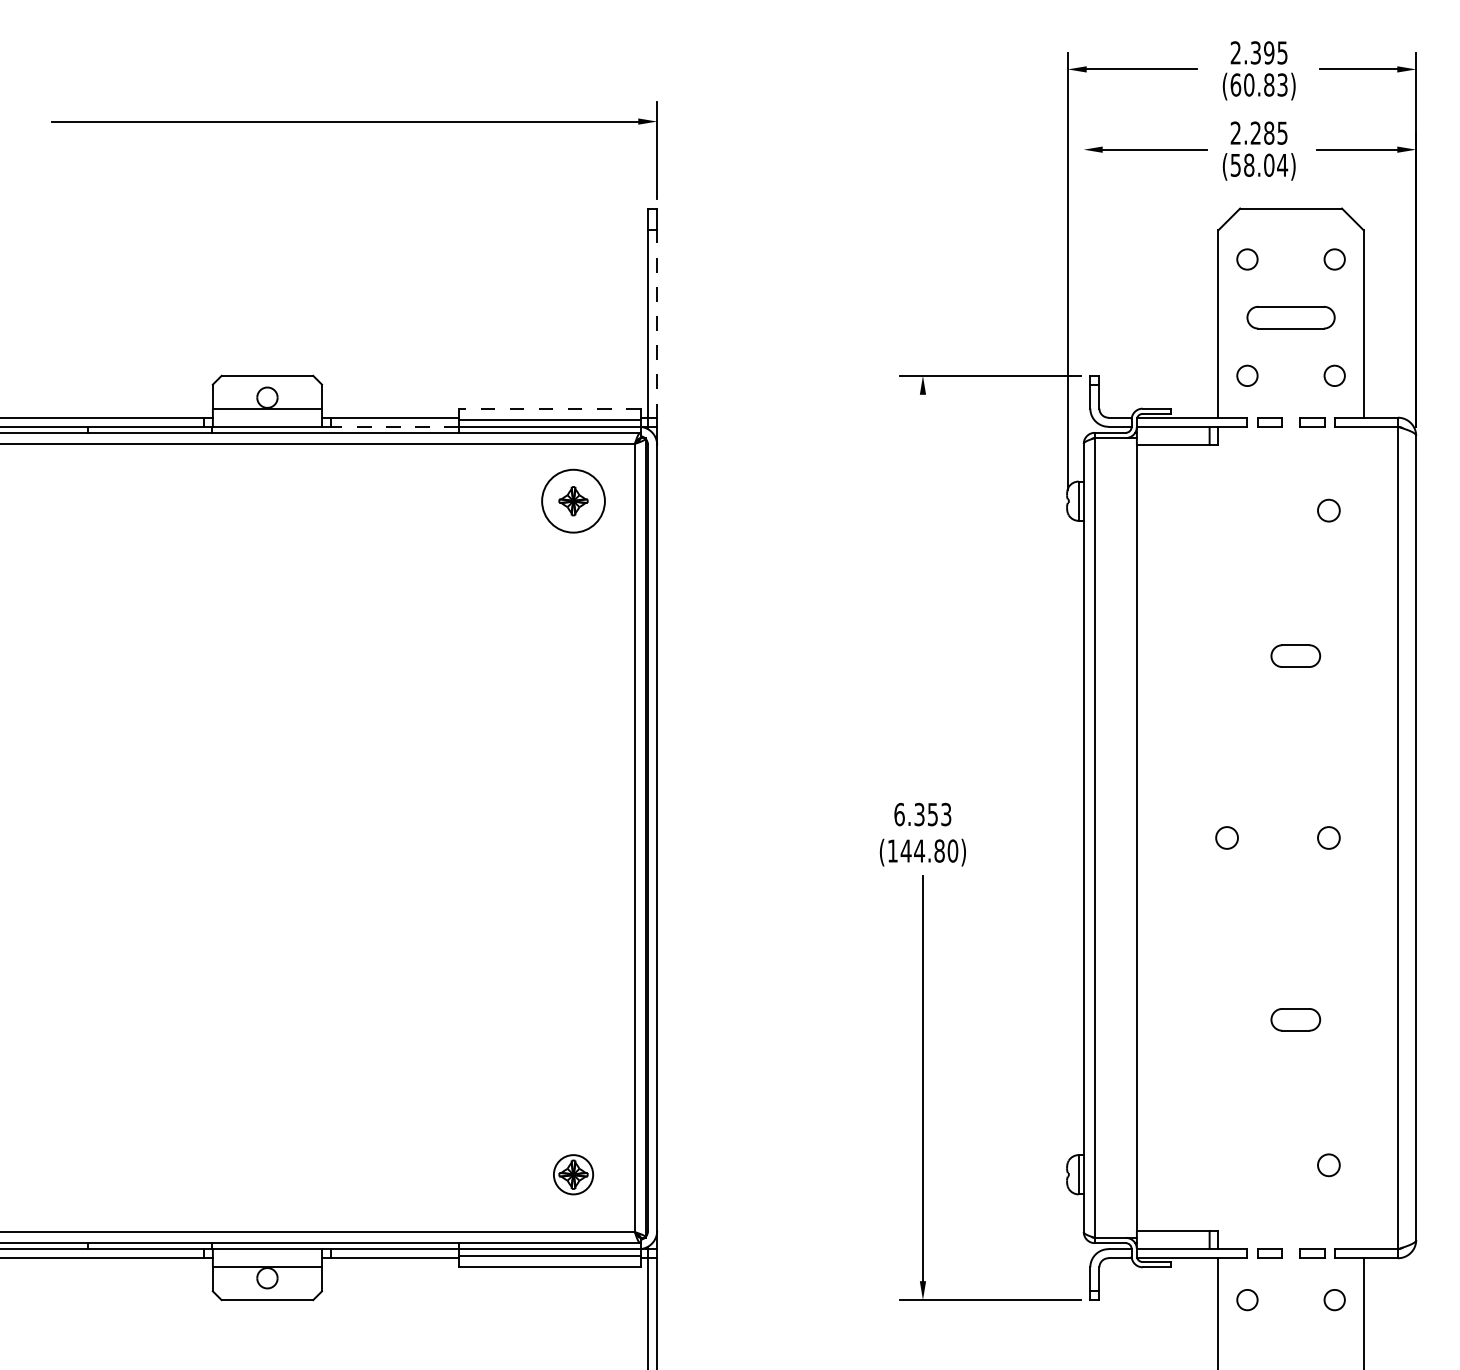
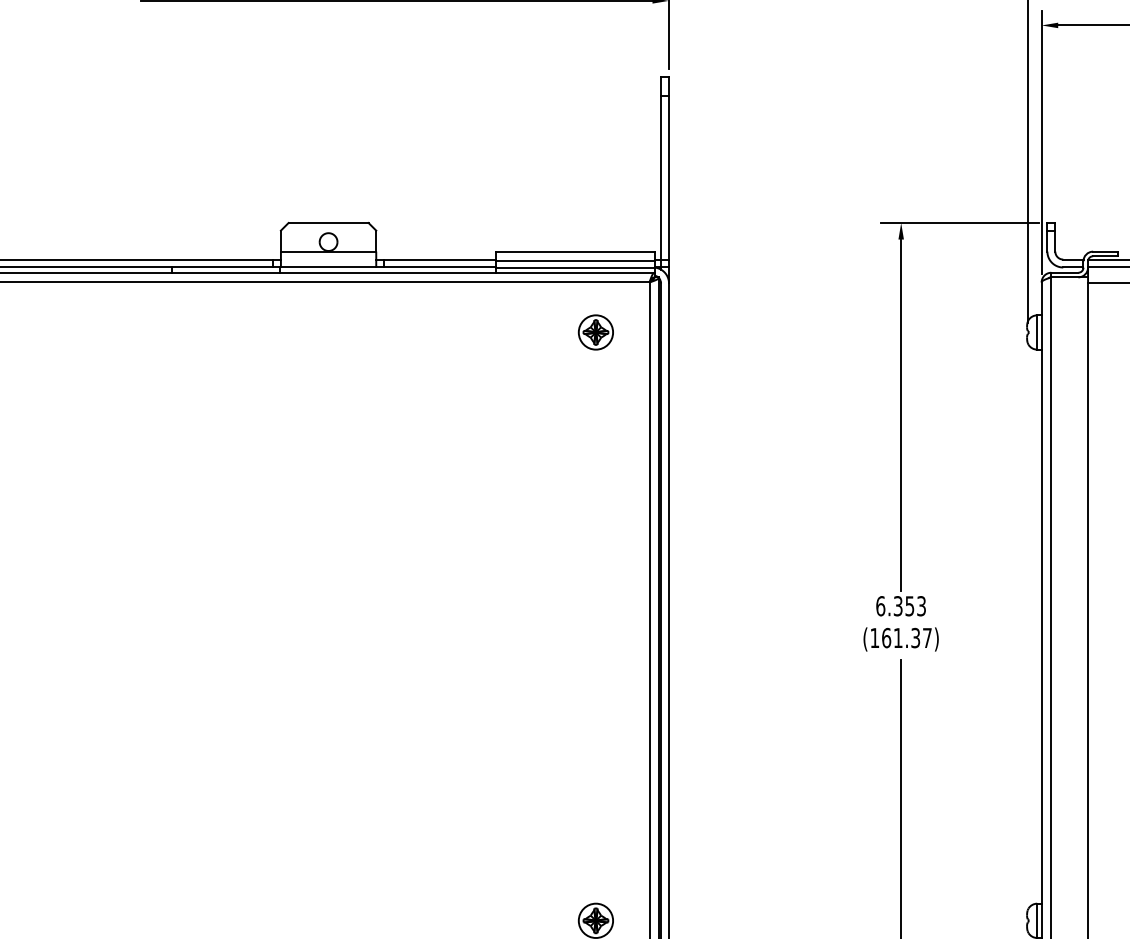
line: (1083, 283) -> (1041, 142), added
line: (657, 324) -> (669, 178), dashed -> solid
line: (549, 408) -> (574, 251), dashed -> solid
line: (394, 426) -> (439, 267), dashed -> solid
circle: (573, 500) -> (595, 331), size x0.62
line: (922, 595) -> (900, 414), added
text: (929, 850) -> (906, 637), (144.80) -> (161.37)

